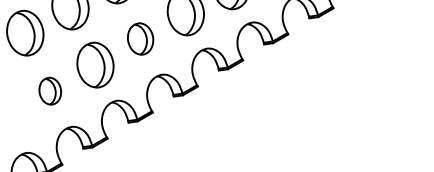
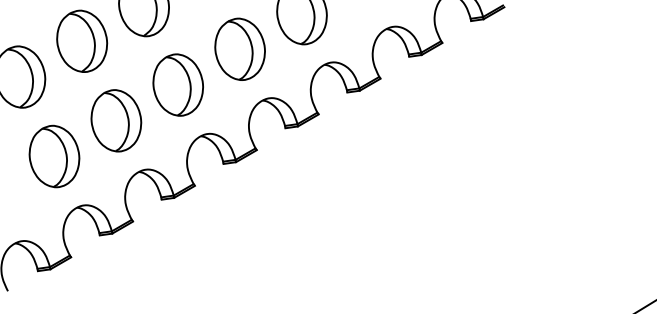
part: (140, 38) -> (177, 84), size x1.43
part: (50, 91) -> (54, 156), size x1.67

